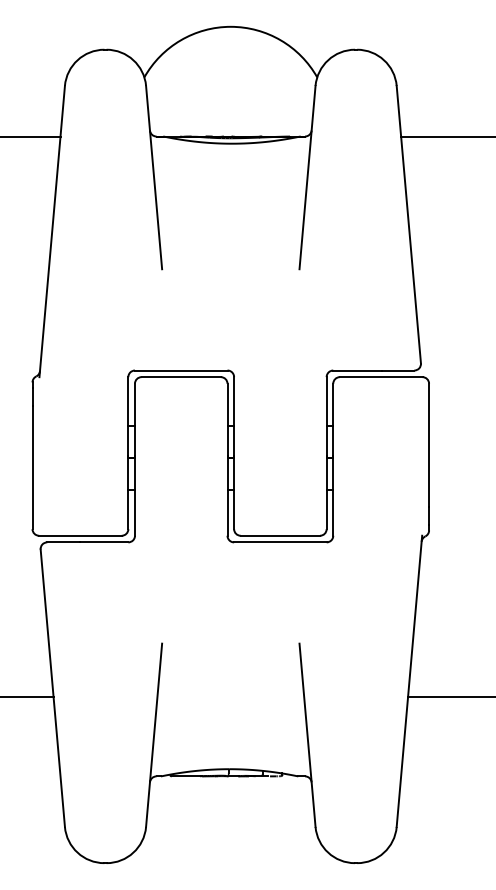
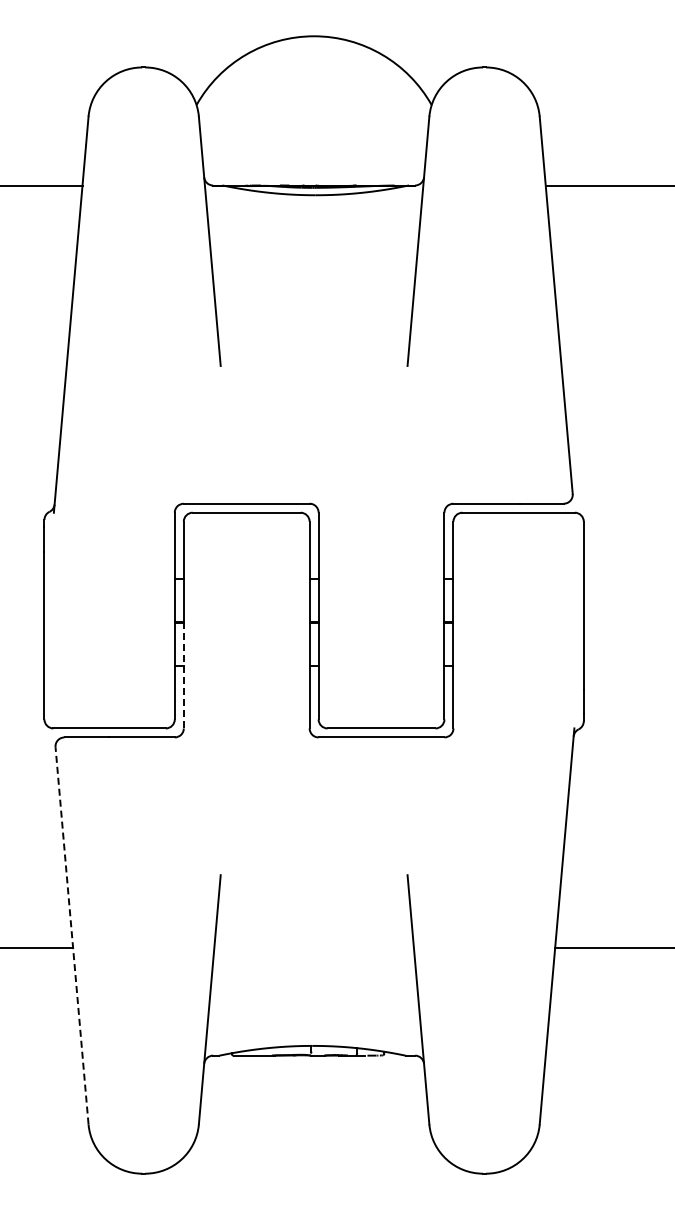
line: (134, 496) -> (183, 674), solid -> dashed
line: (53, 688) -> (72, 935), solid -> dashed

